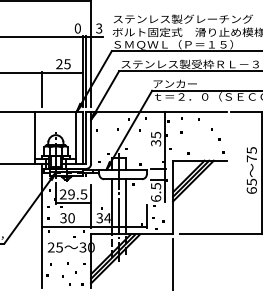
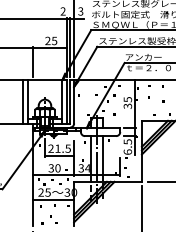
text: (77, 28) -> (62, 11), 0 -> 2
line: (28, 137) -> (22, 101), added
text: (71, 194) -> (57, 148), 29.5 -> 21.5
line: (66, 256) -> (53, 200), added

